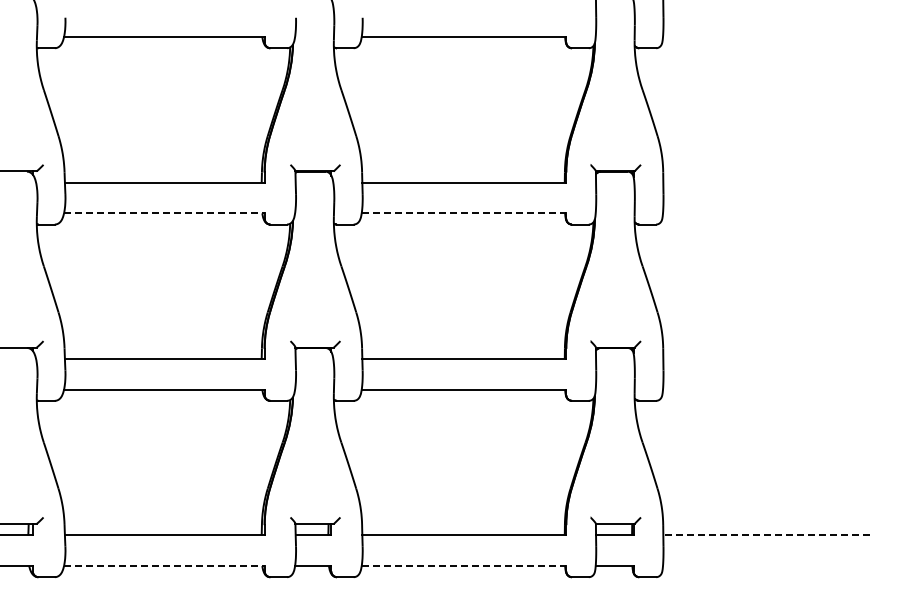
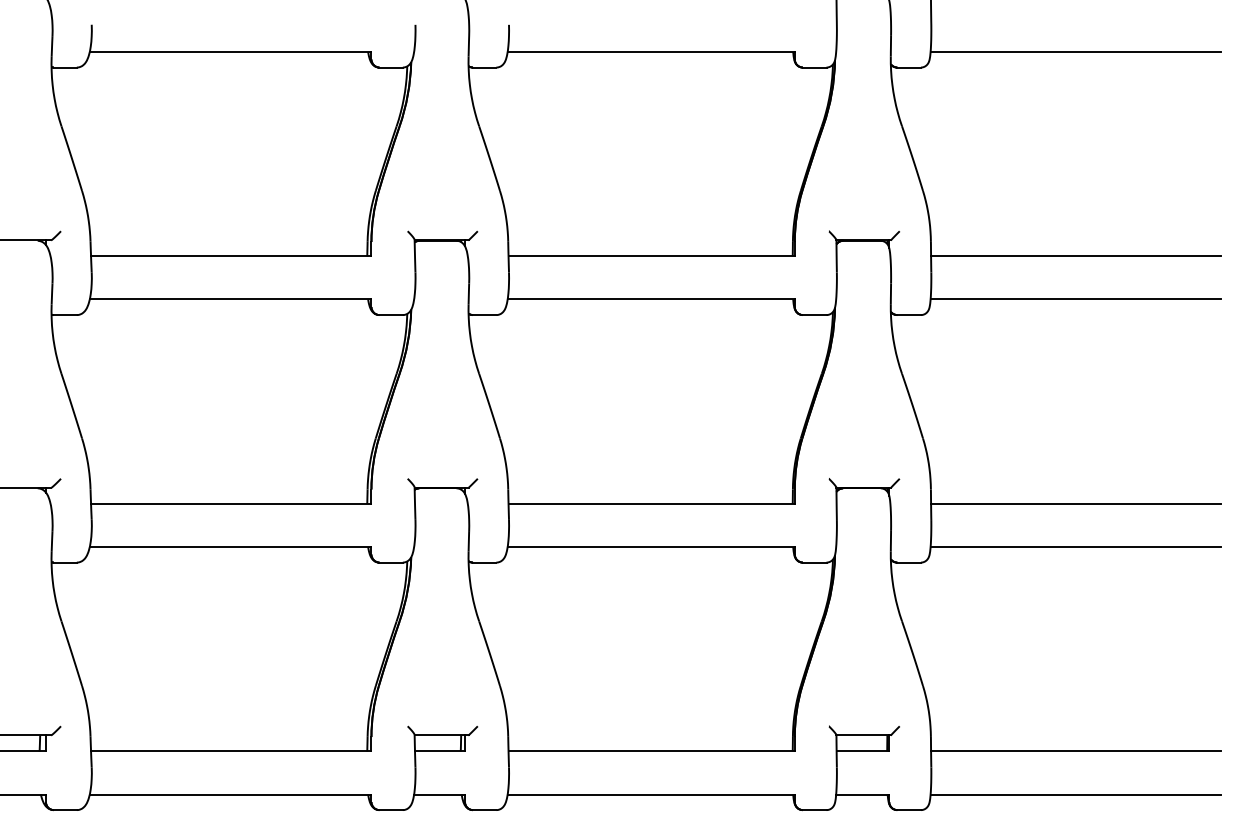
line: (766, 37) -> (1075, 52), added
line: (766, 182) -> (1075, 256), added
line: (164, 213) -> (230, 299), dashed -> solid
line: (464, 213) -> (651, 299), dashed -> solid
line: (766, 213) -> (1075, 299), added
line: (766, 359) -> (1075, 504), added
line: (766, 389) -> (1075, 546), added
line: (766, 535) -> (1075, 751), dashed -> solid
line: (164, 566) -> (230, 795), dashed -> solid
line: (464, 566) -> (651, 795), dashed -> solid
line: (766, 566) -> (1075, 795), added

